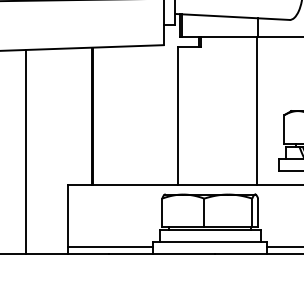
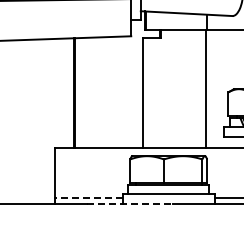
line: (26, 152) -> (21, 122), removed
line: (110, 246) -> (88, 197), solid -> dashed
line: (161, 254) -> (129, 204), solid -> dashed

